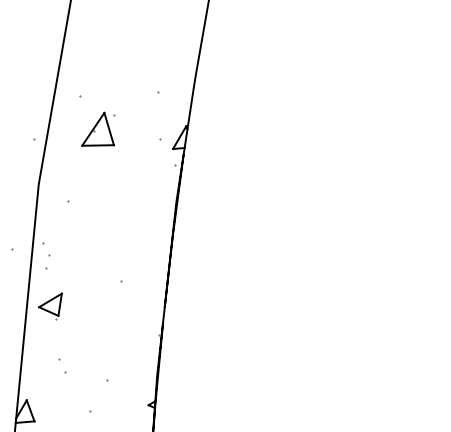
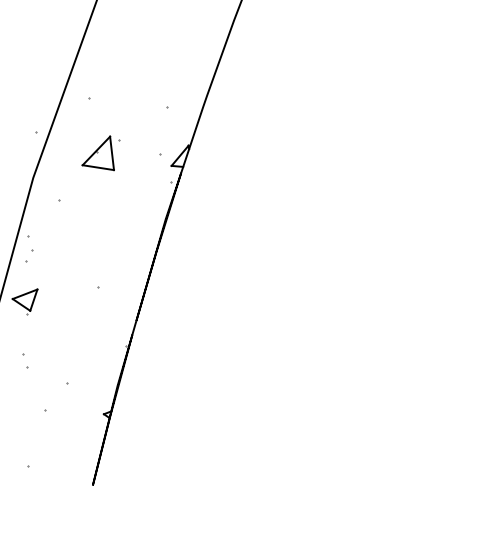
part: (97, 131) -> (100, 153), moved

